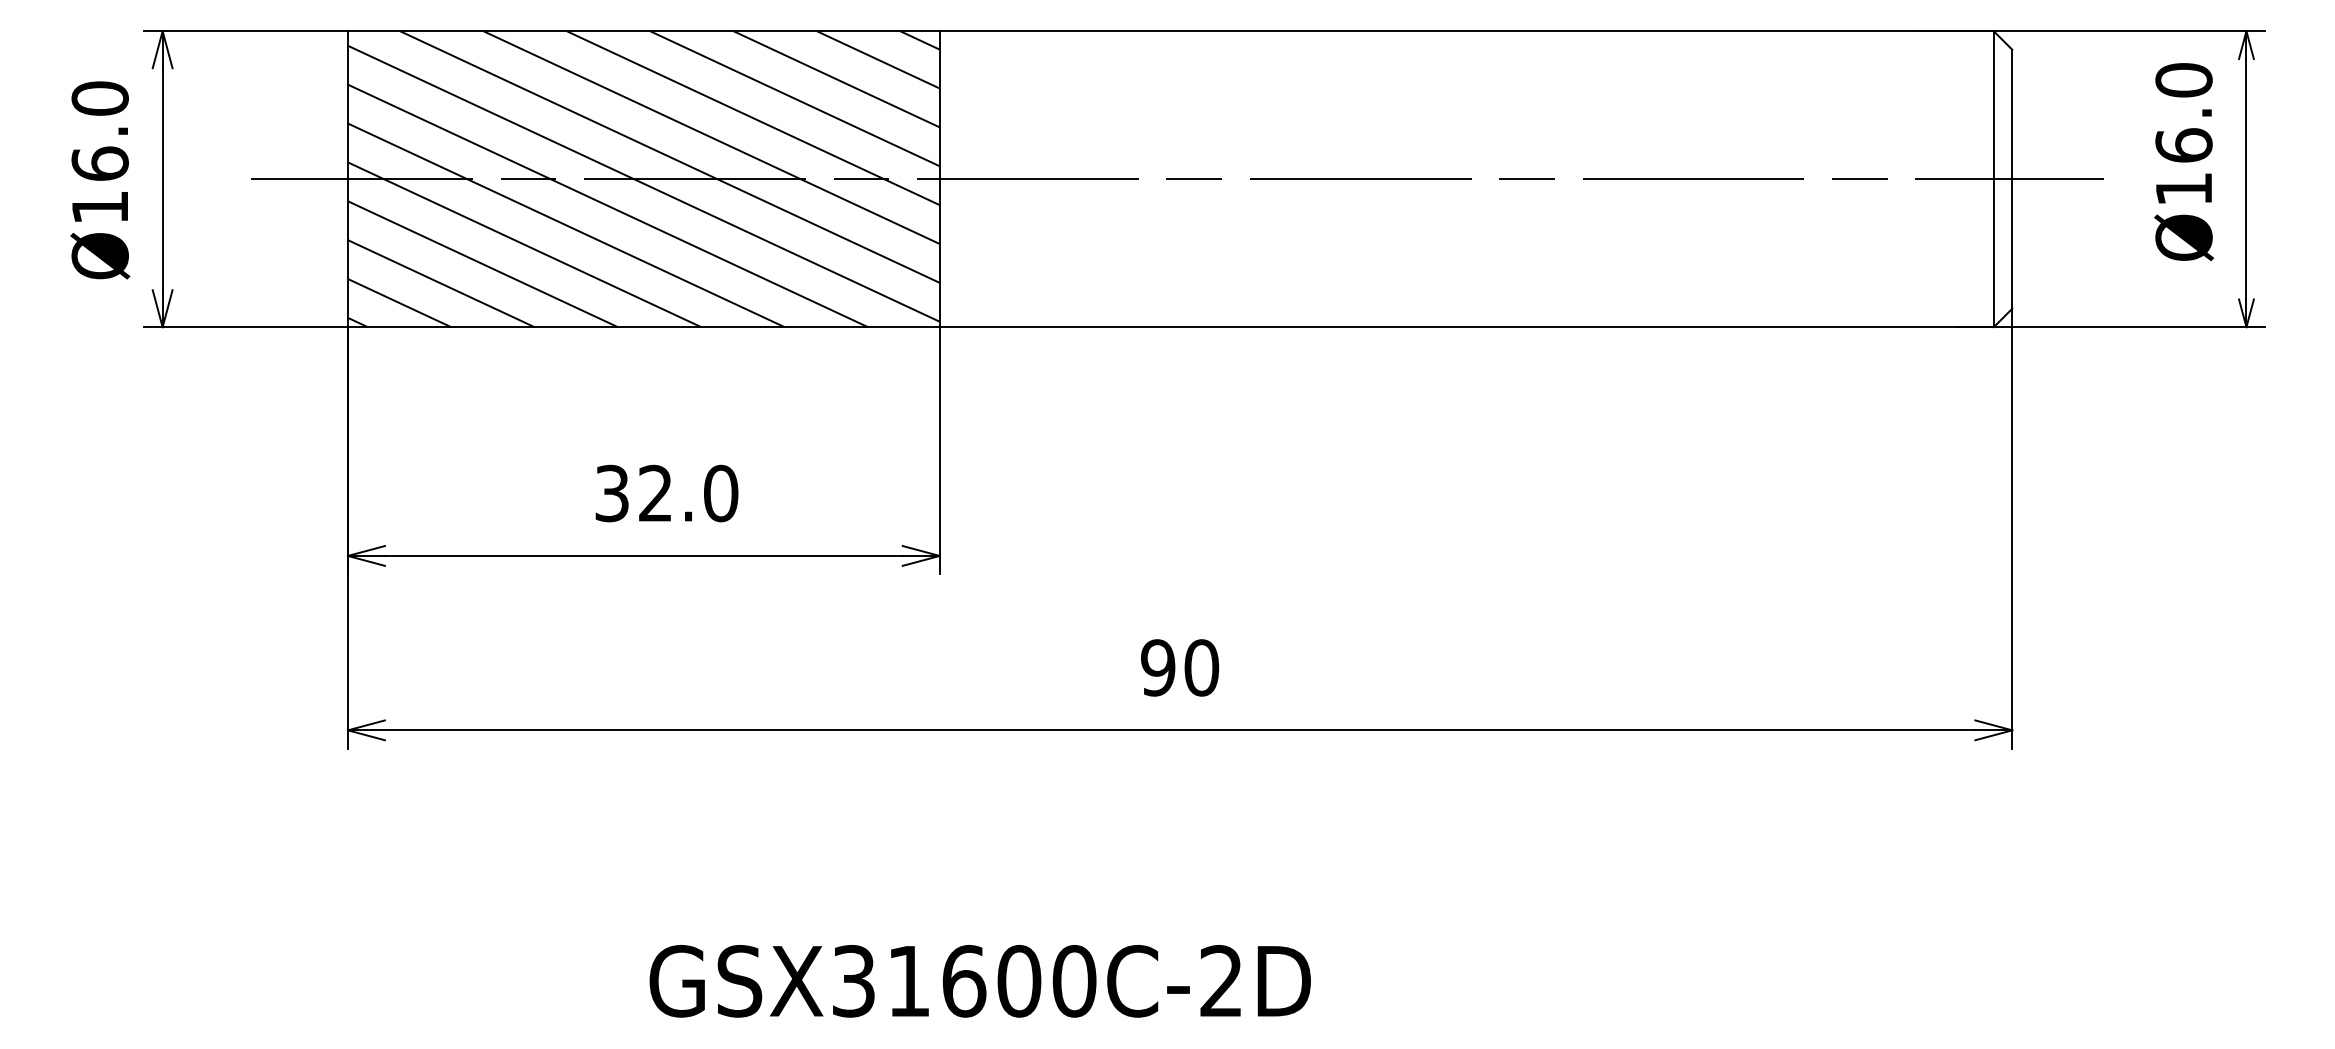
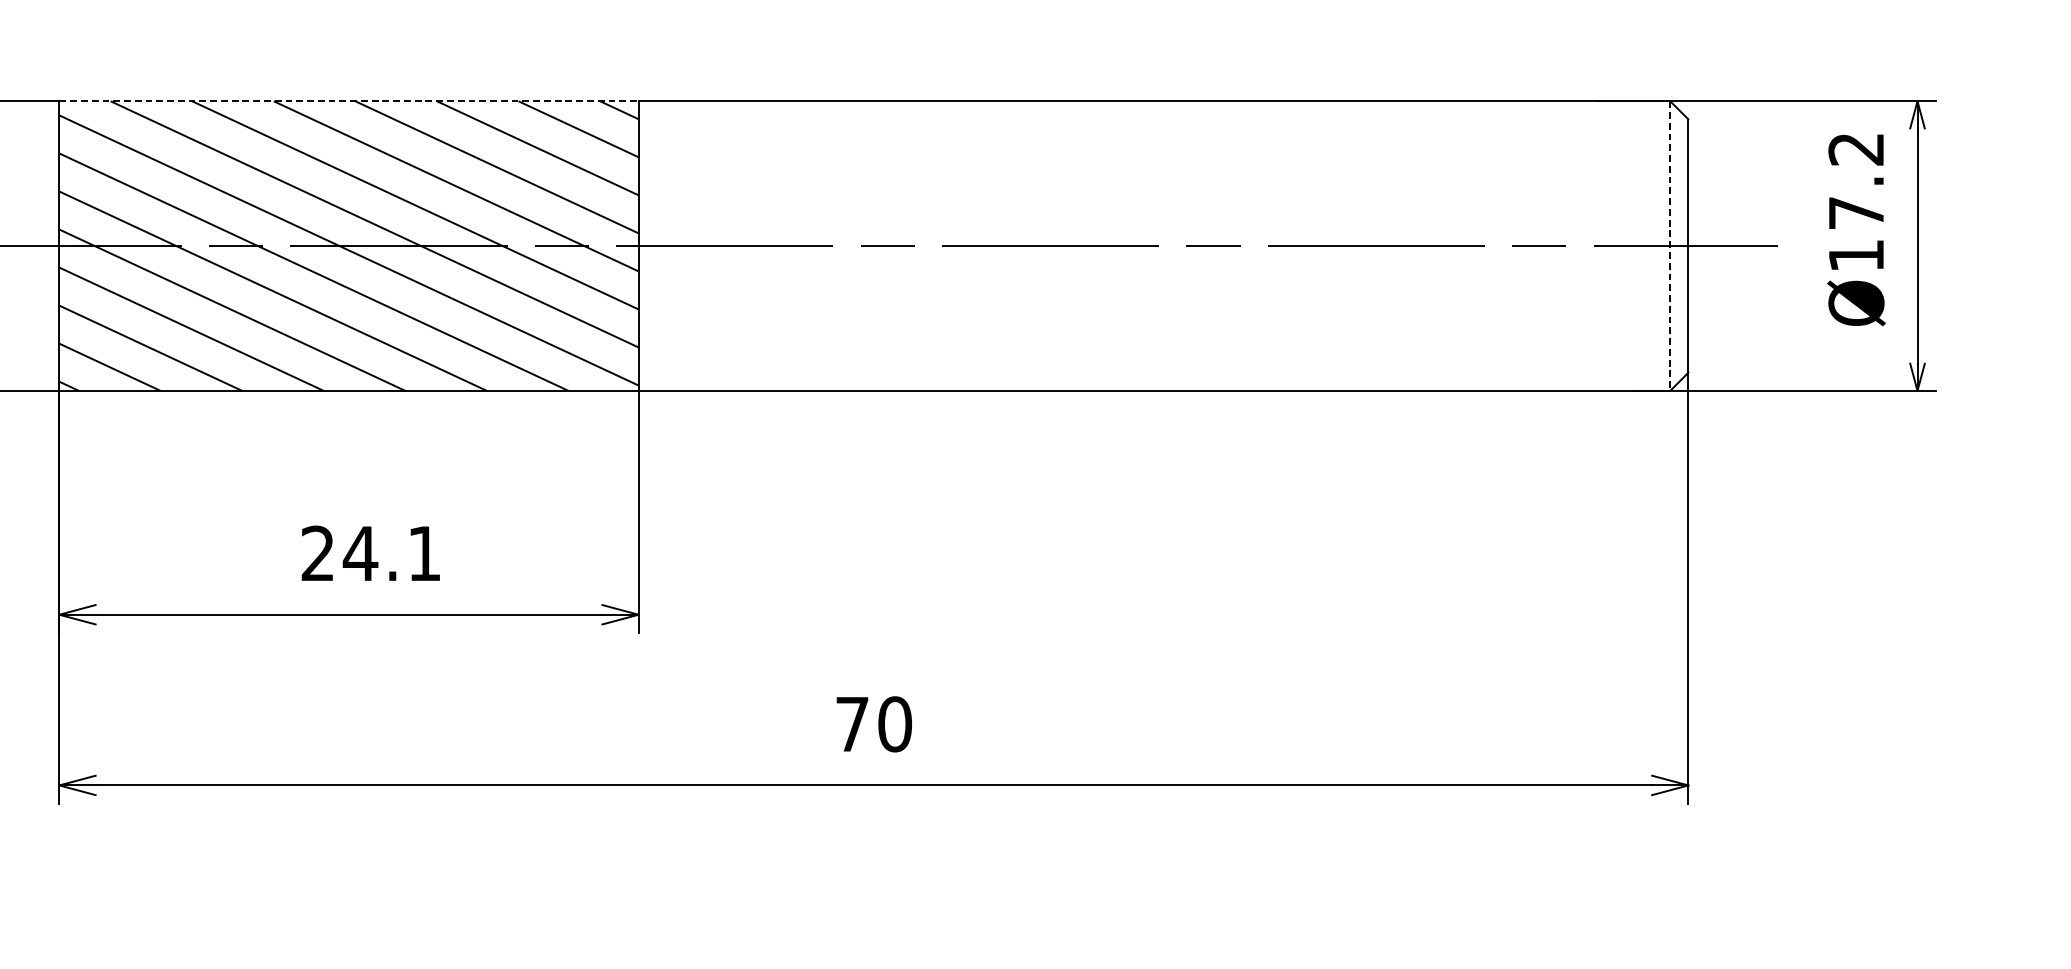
line: (643, 31) -> (348, 101), solid -> dashed
text: (2183, 112) -> (1855, 180), Ø16.0 -> Ø17.2
line: (1993, 179) -> (1669, 246), solid -> dashed
text: (666, 493) -> (371, 553), 32.0 -> 24.1
text: (1158, 667) -> (852, 723), 90 -> 70

